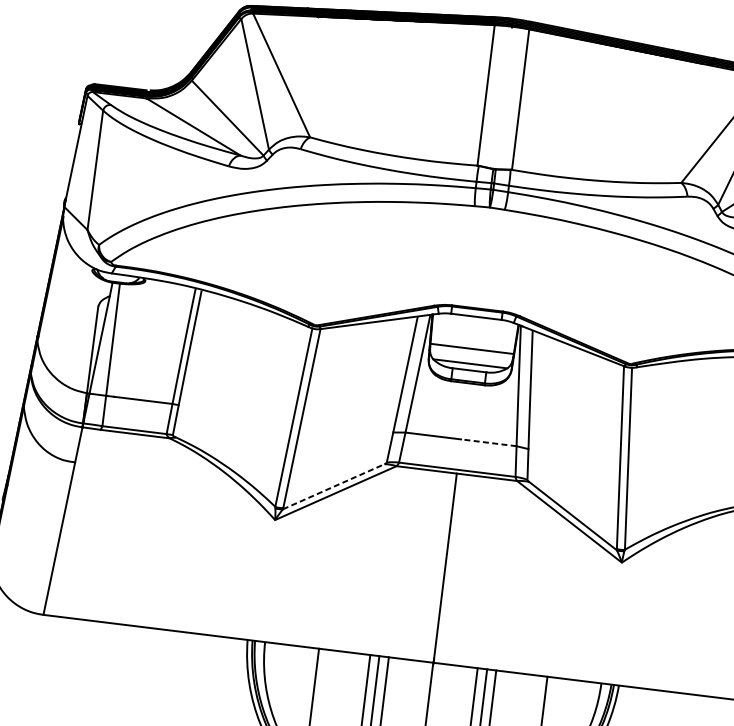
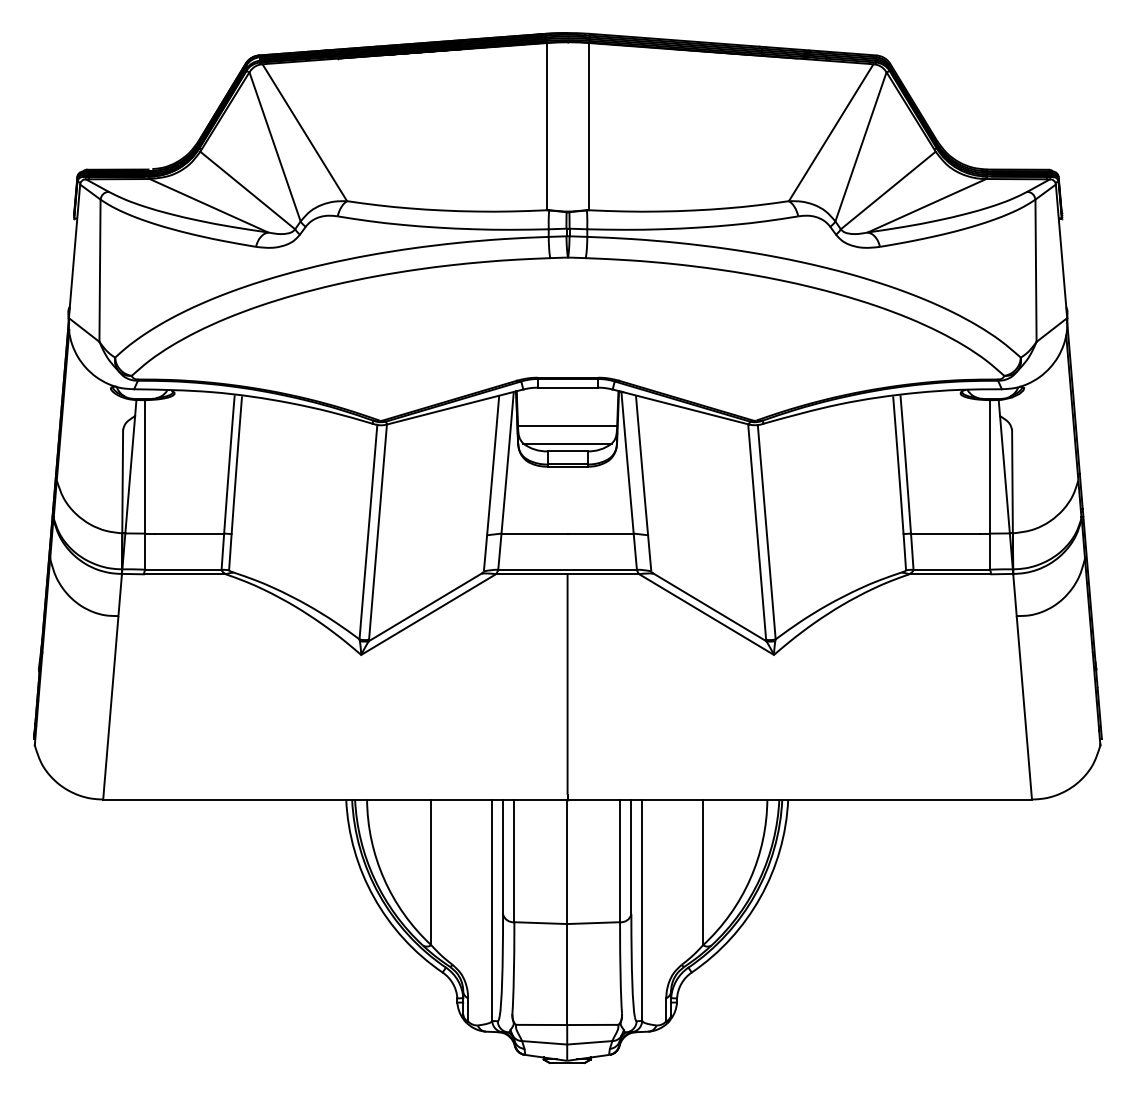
line: (488, 442) -> (600, 533), dashed -> solid
line: (334, 486) -> (425, 607), dashed -> solid

